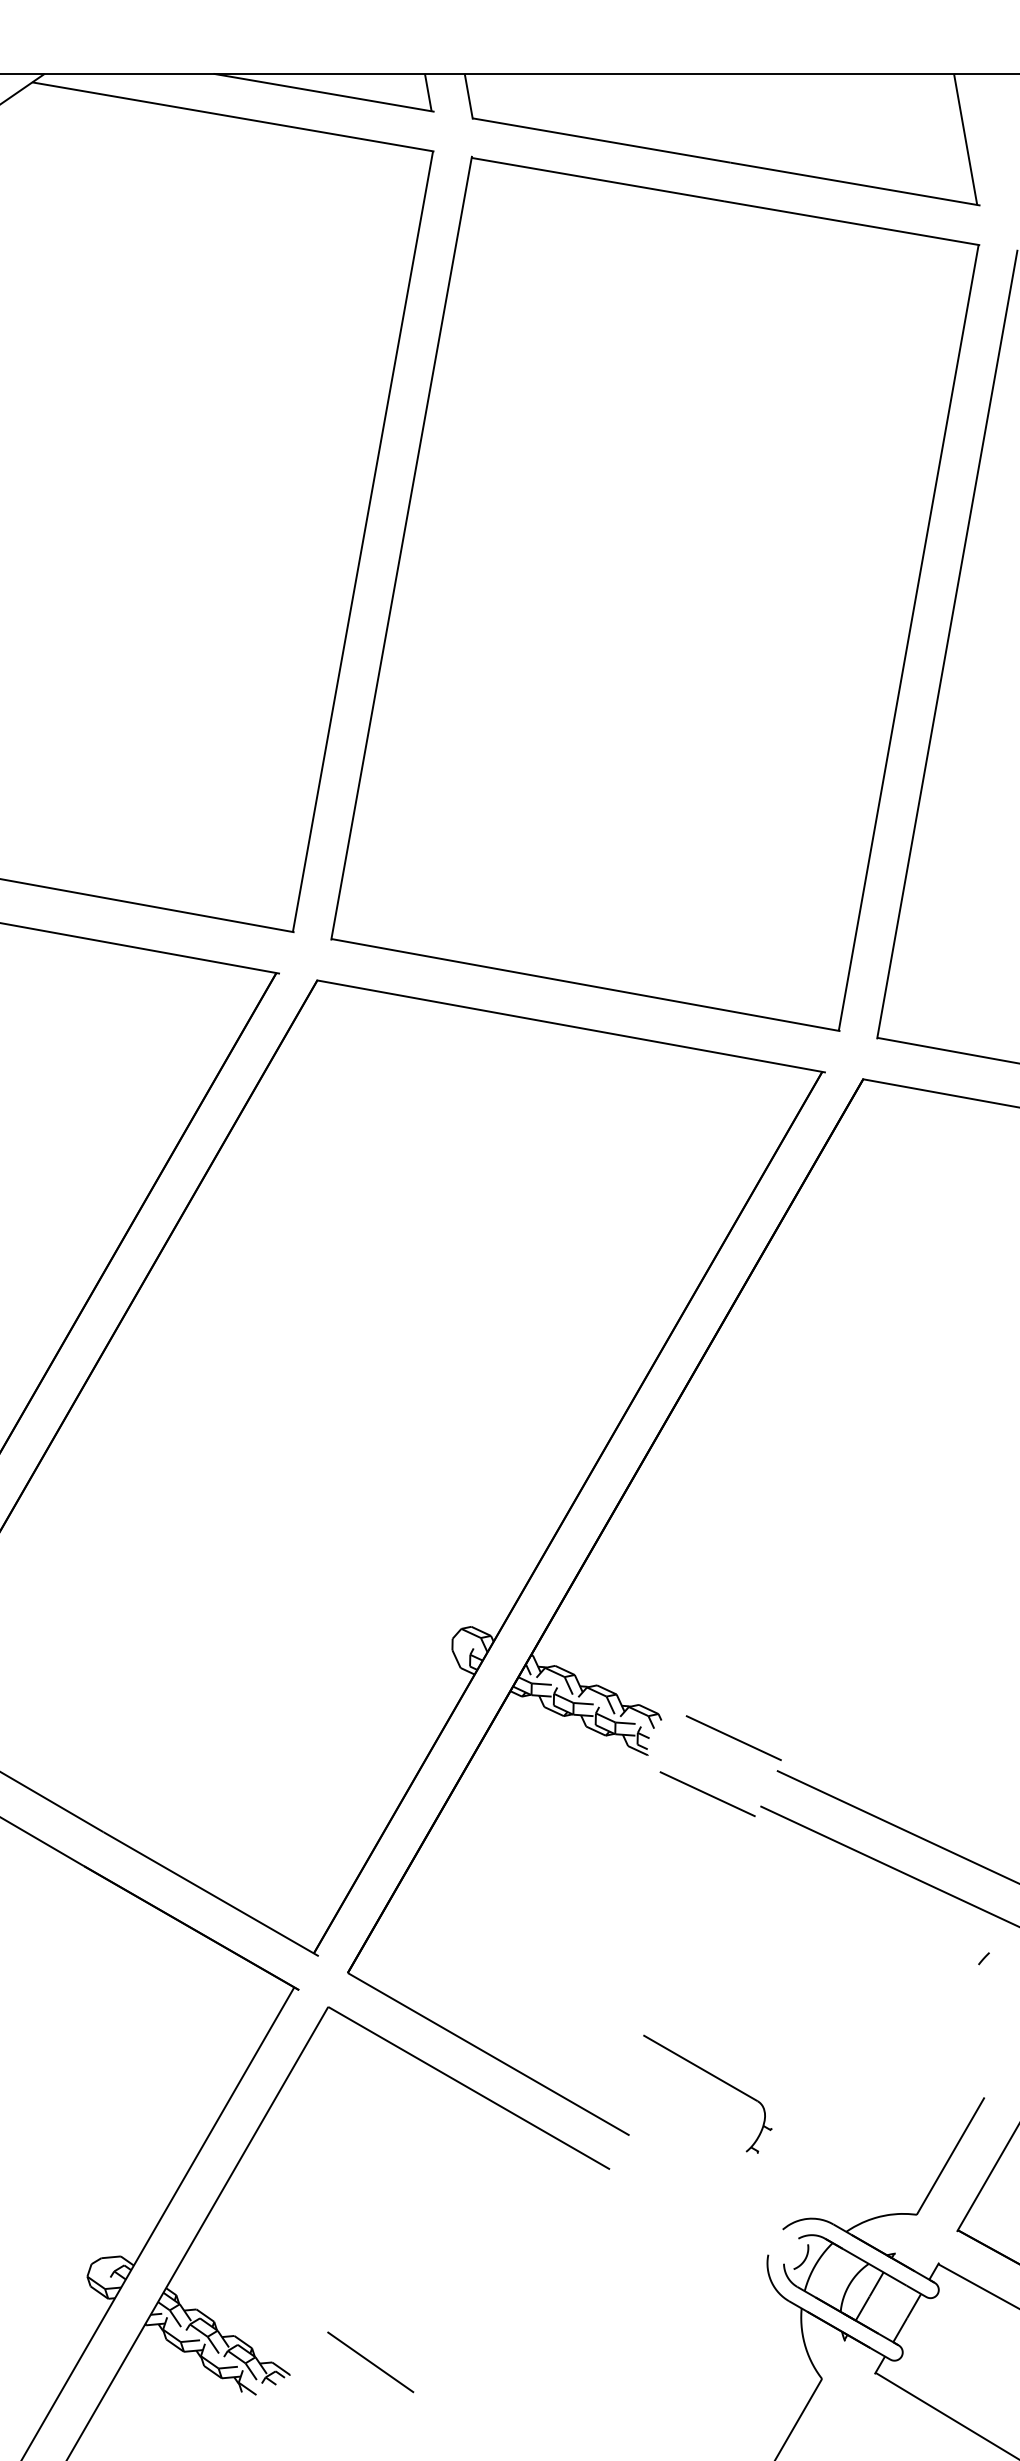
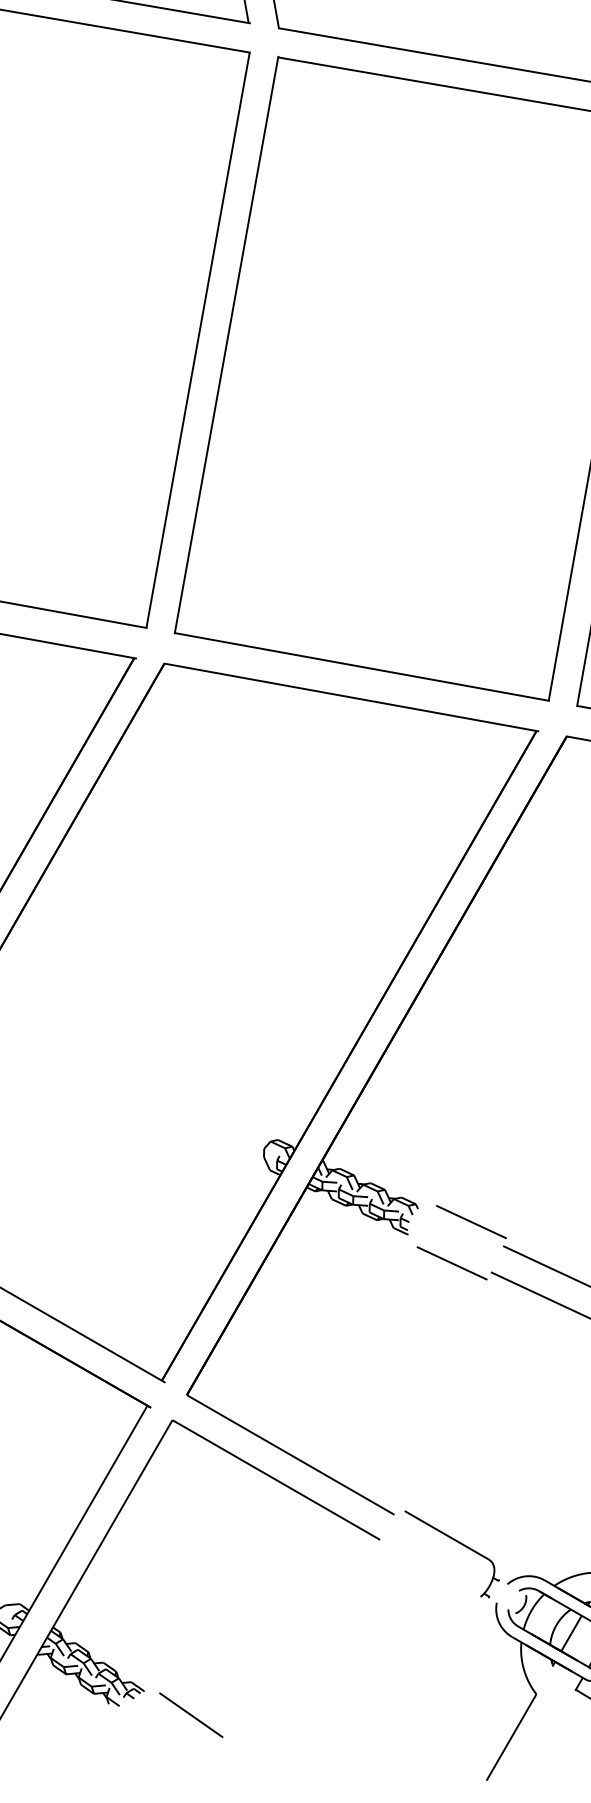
part: (717, 2079) -> (459, 1543), moved
line: (370, 2362) -> (191, 1715), moved

